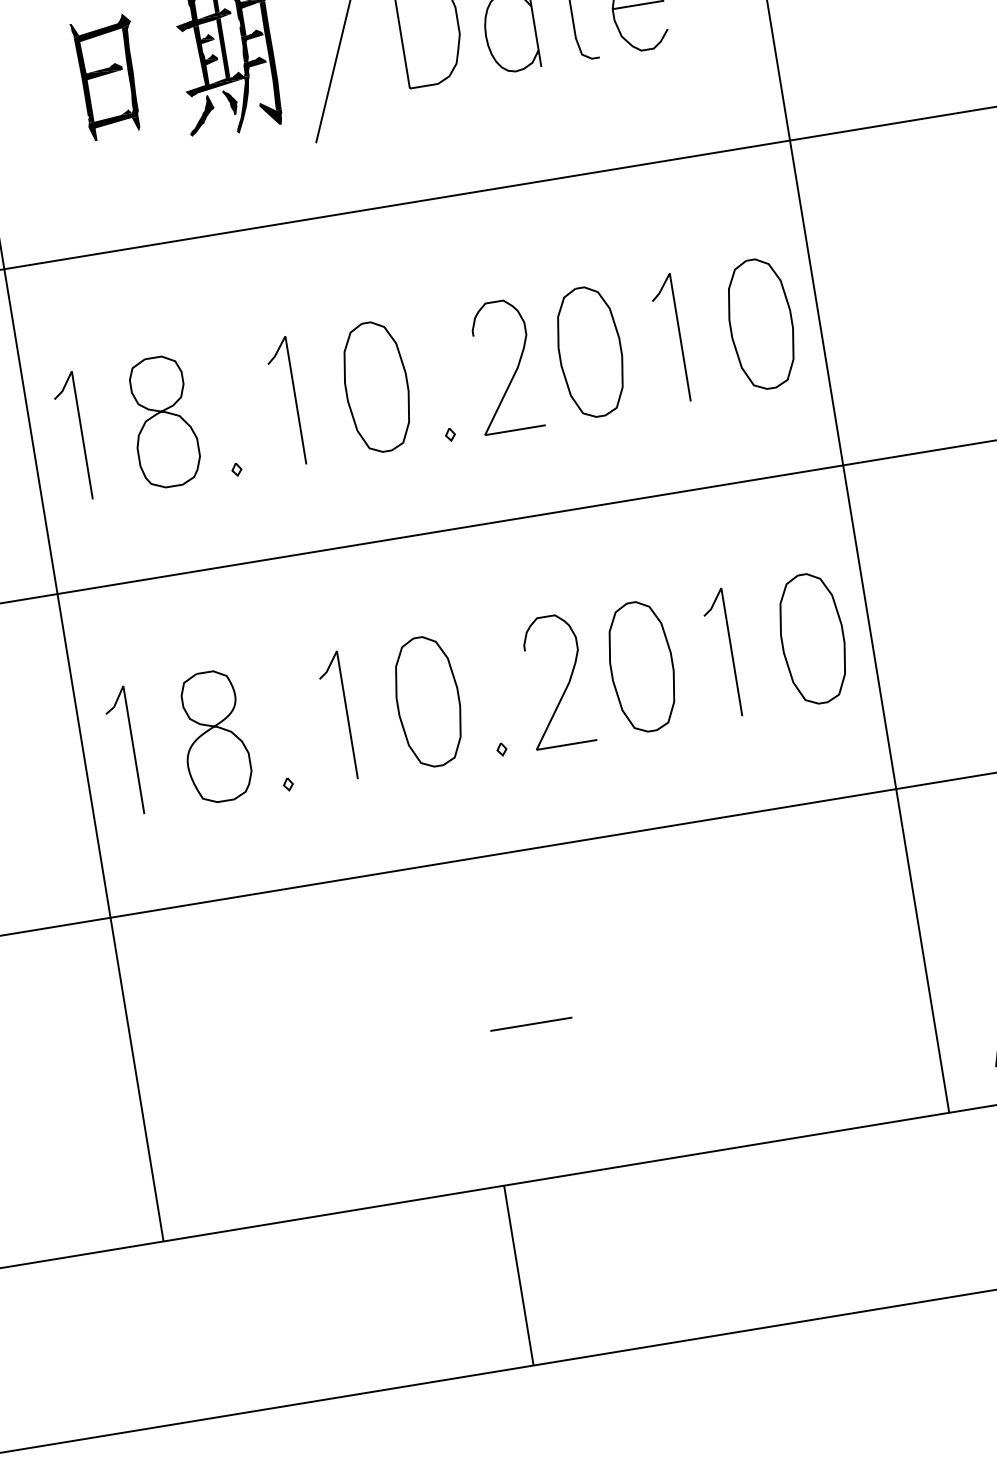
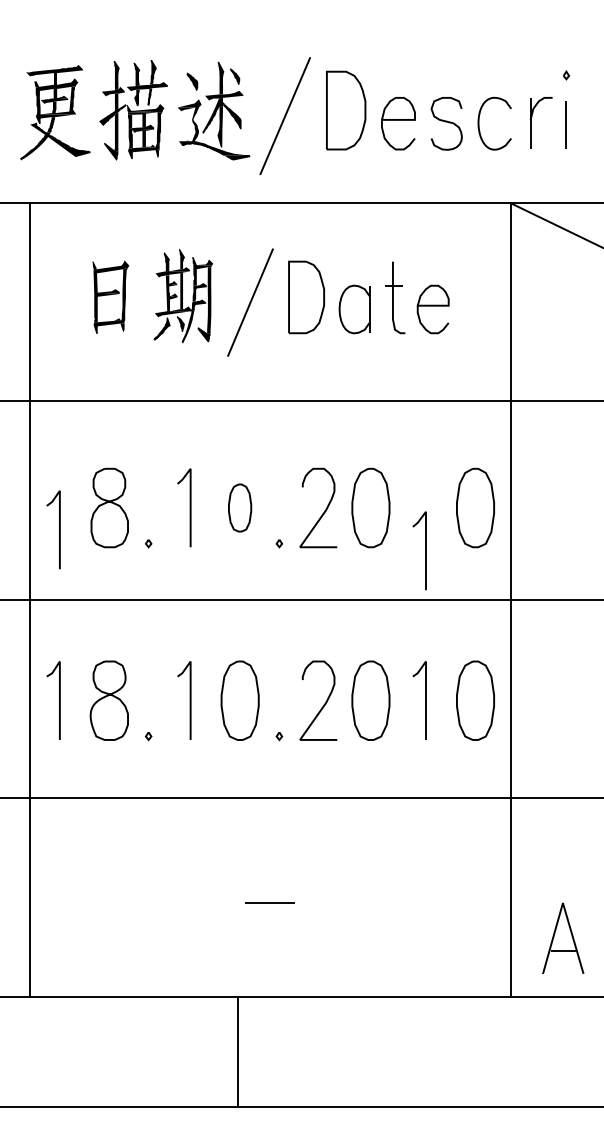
line: (679, 336) -> (425, 550), moved
part: (375, 386) -> (239, 507), size x0.6
line: (81, 434) -> (59, 529), moved

